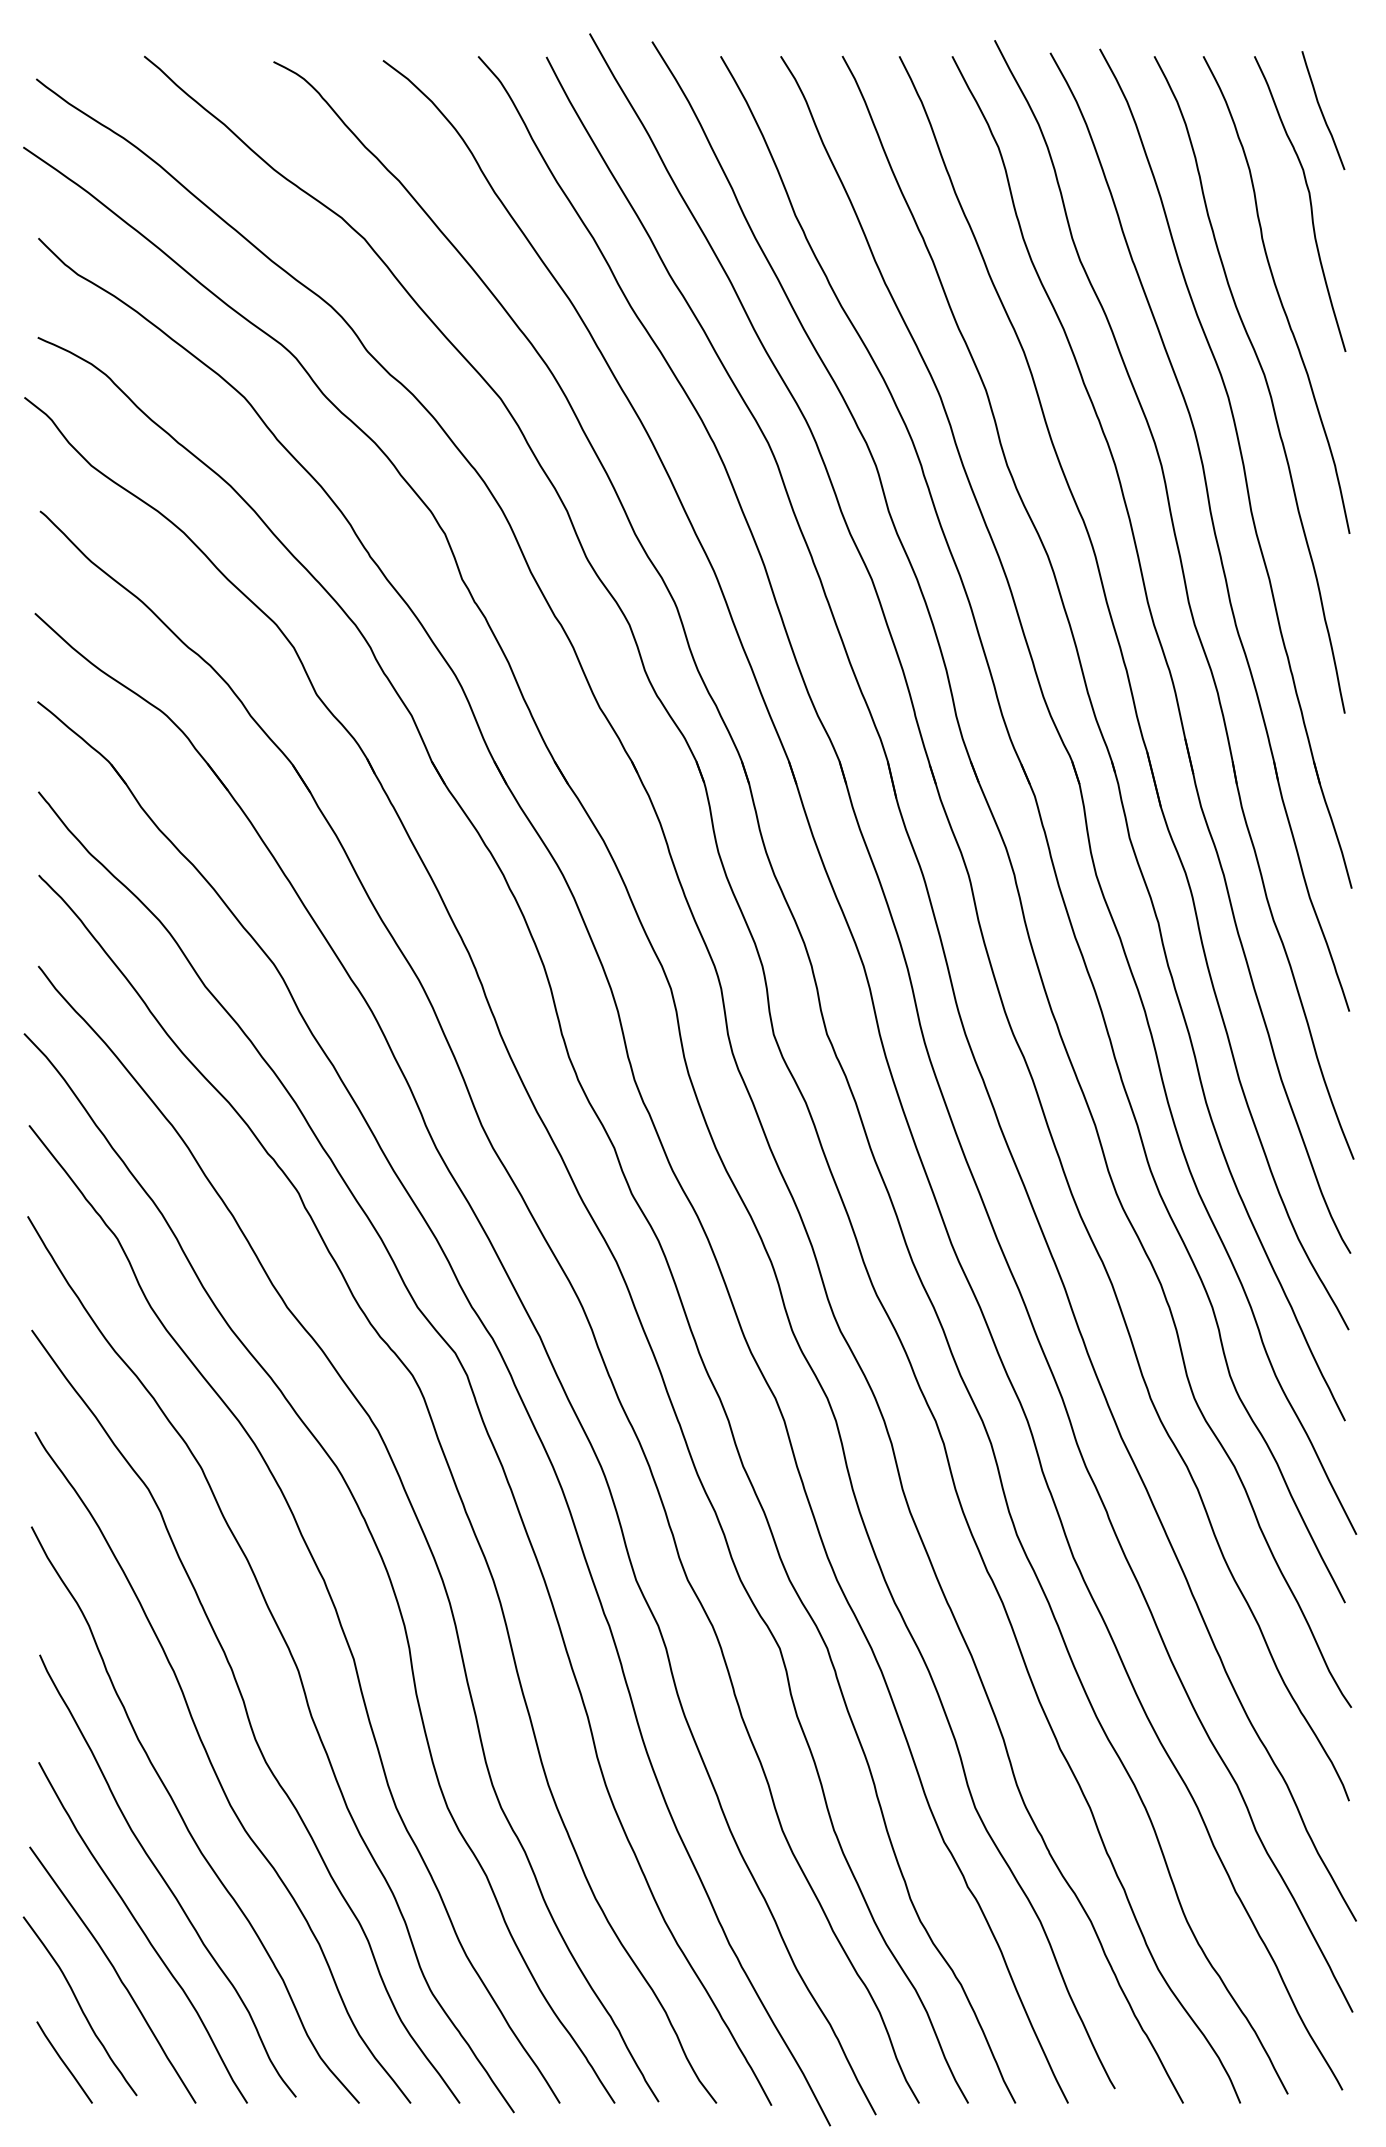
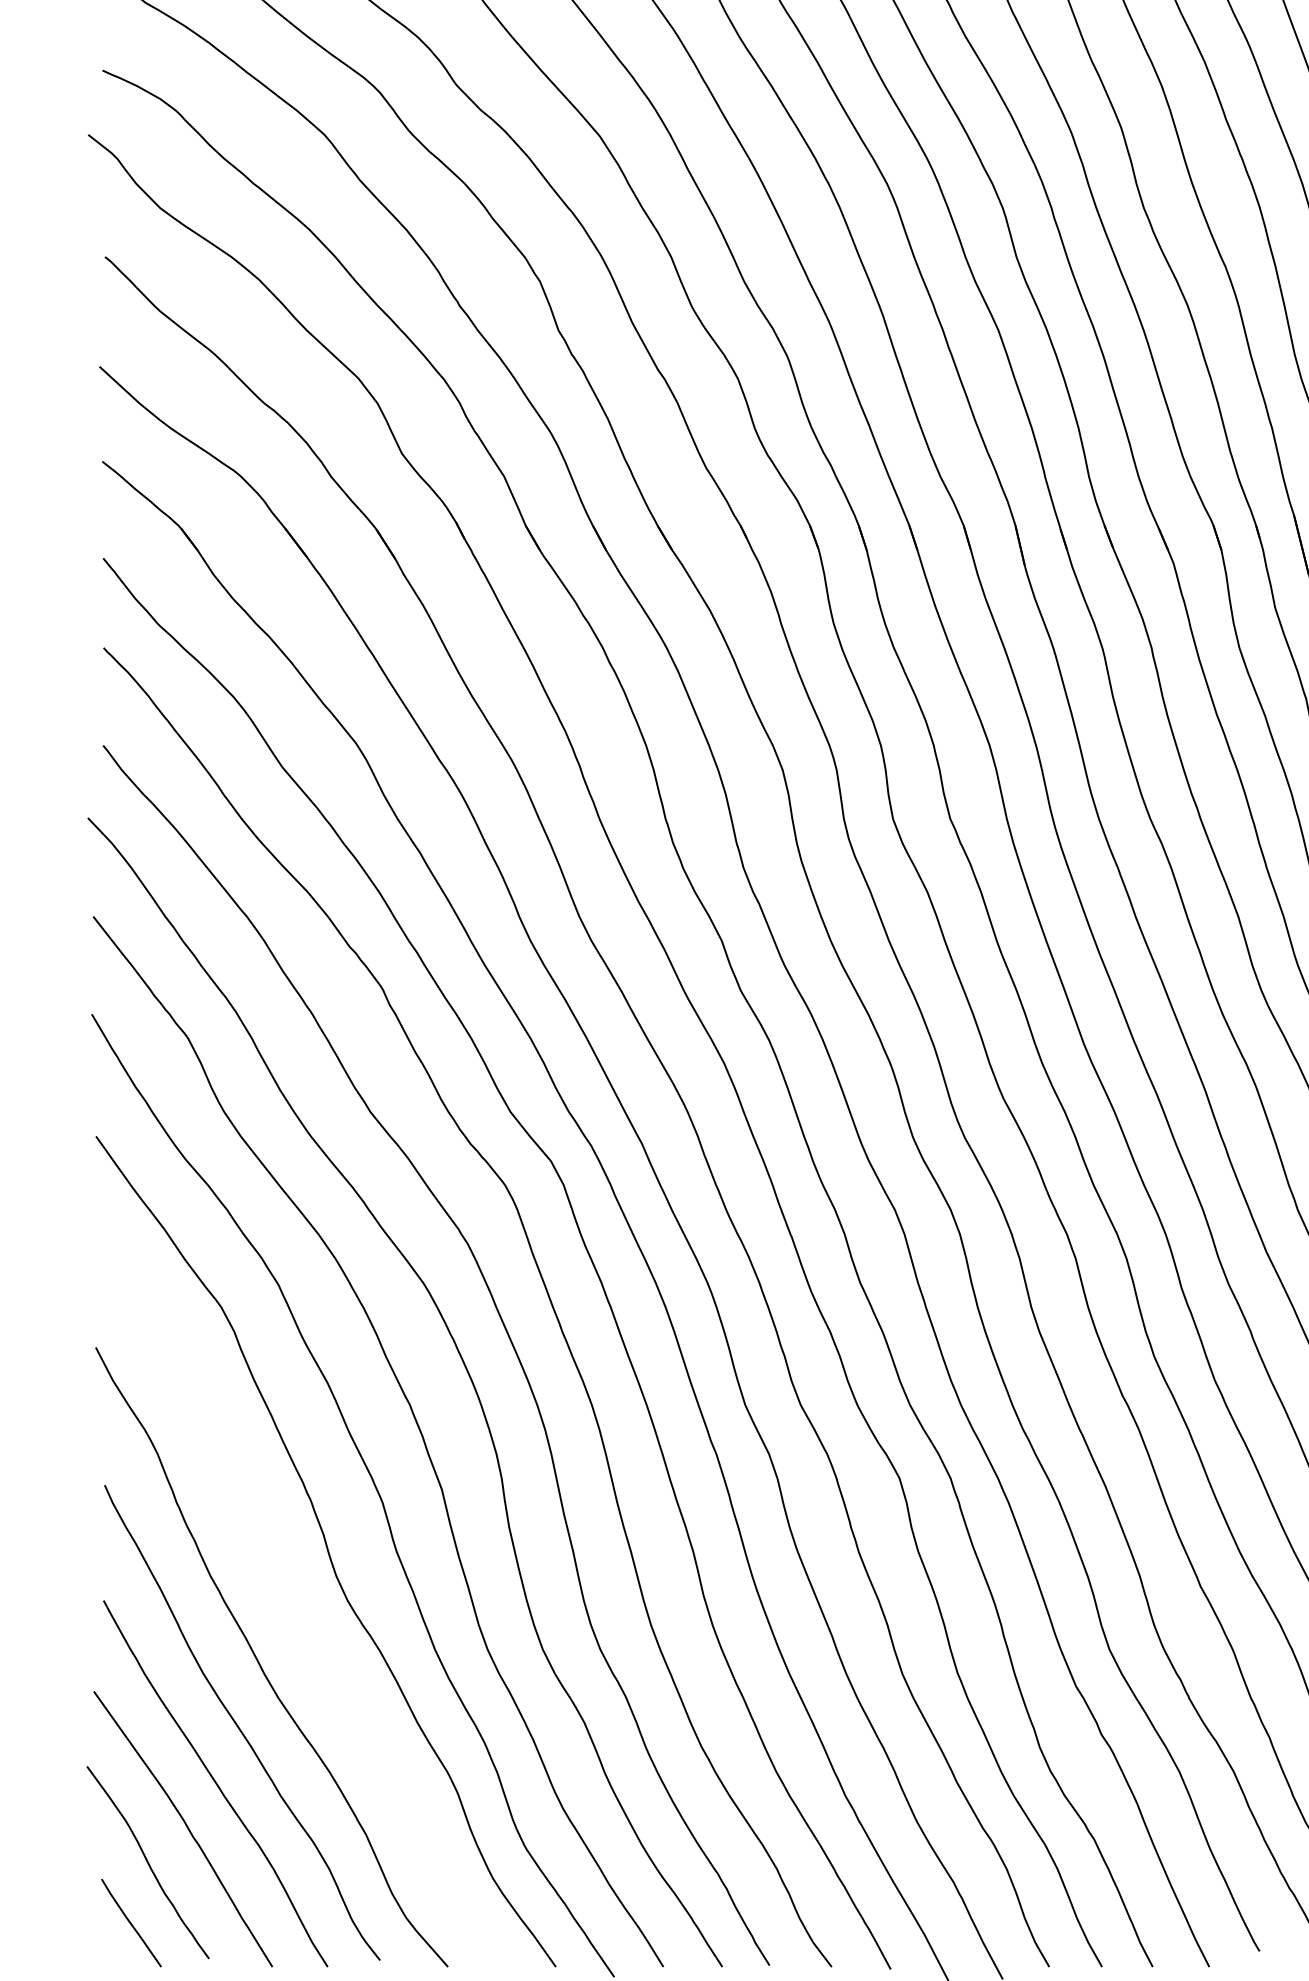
curve: (215, 1770) -> (293, 1609), removed

